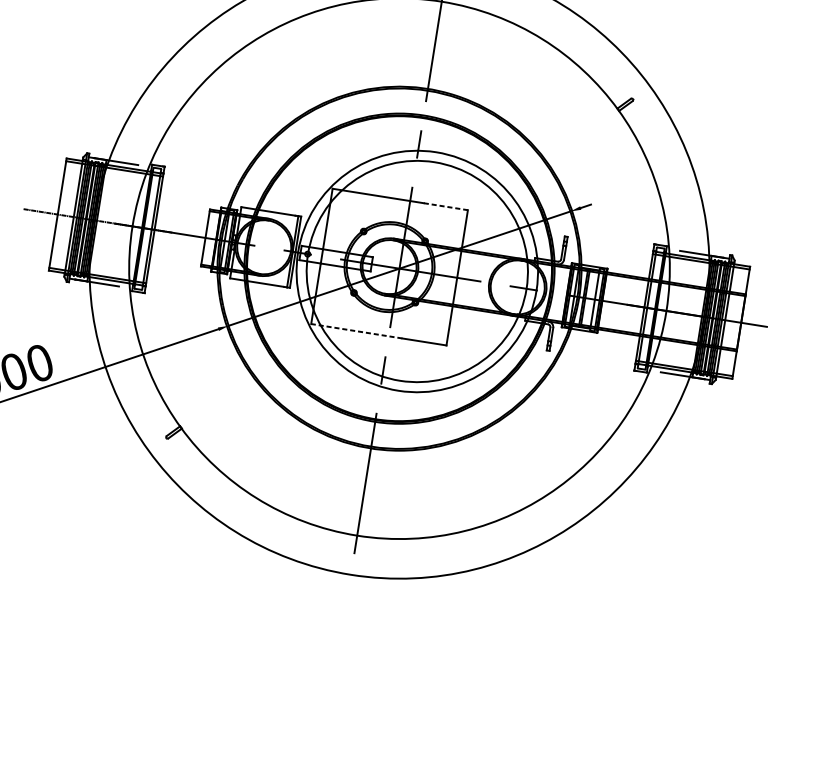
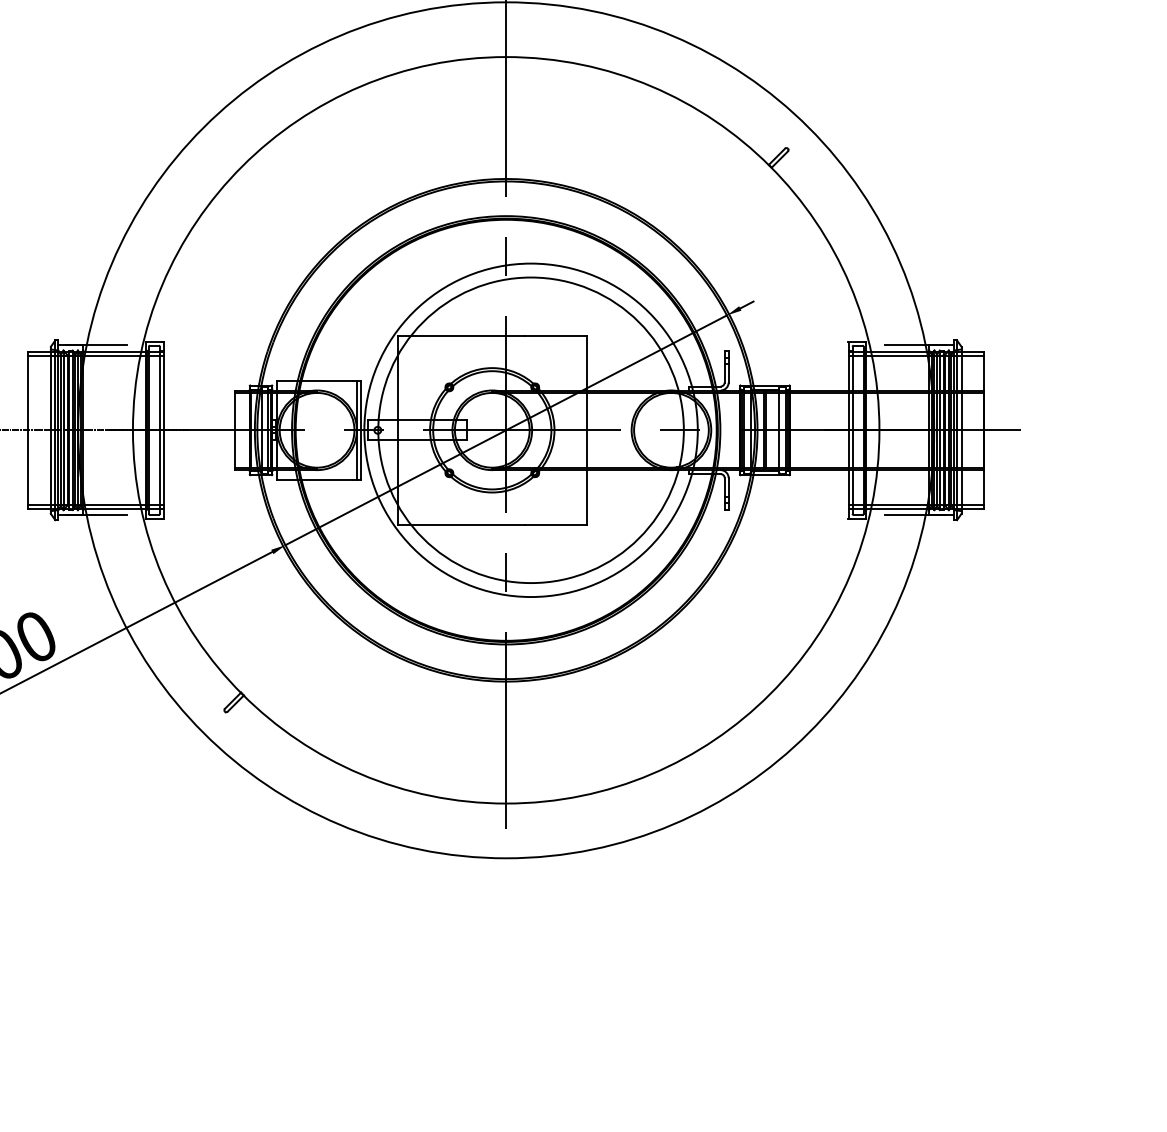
line: (446, 206) -> (556, 335), dashed -> solid
line: (356, 330) -> (461, 524), dashed -> solid

